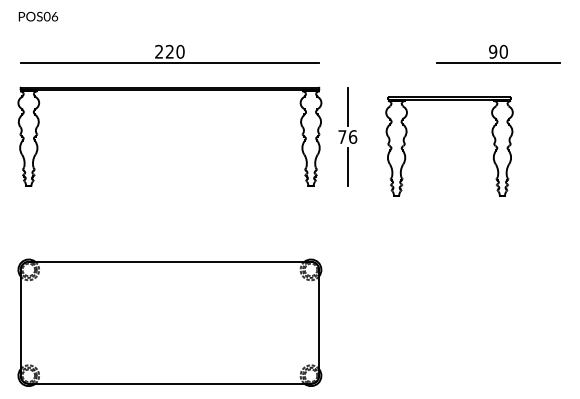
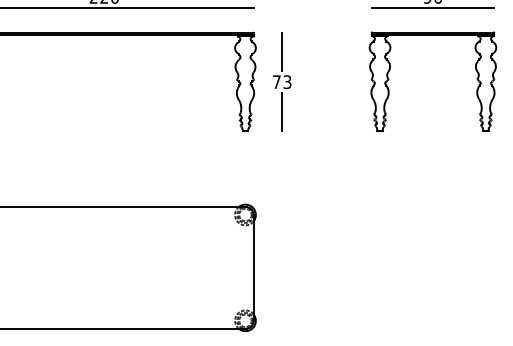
part: (407, 133) -> (390, 68), moved
text: (353, 136) -> (287, 81), 76 -> 73

